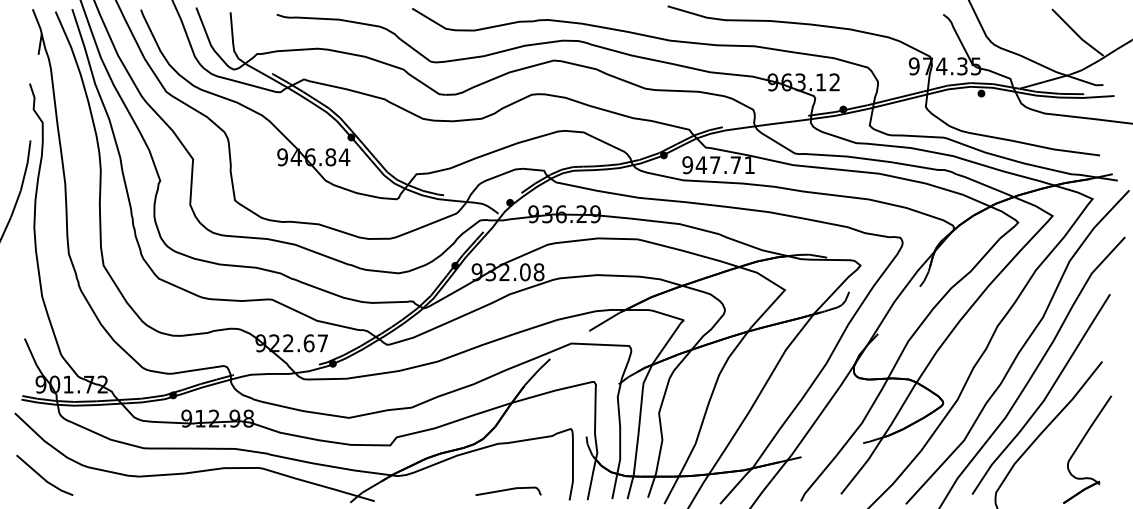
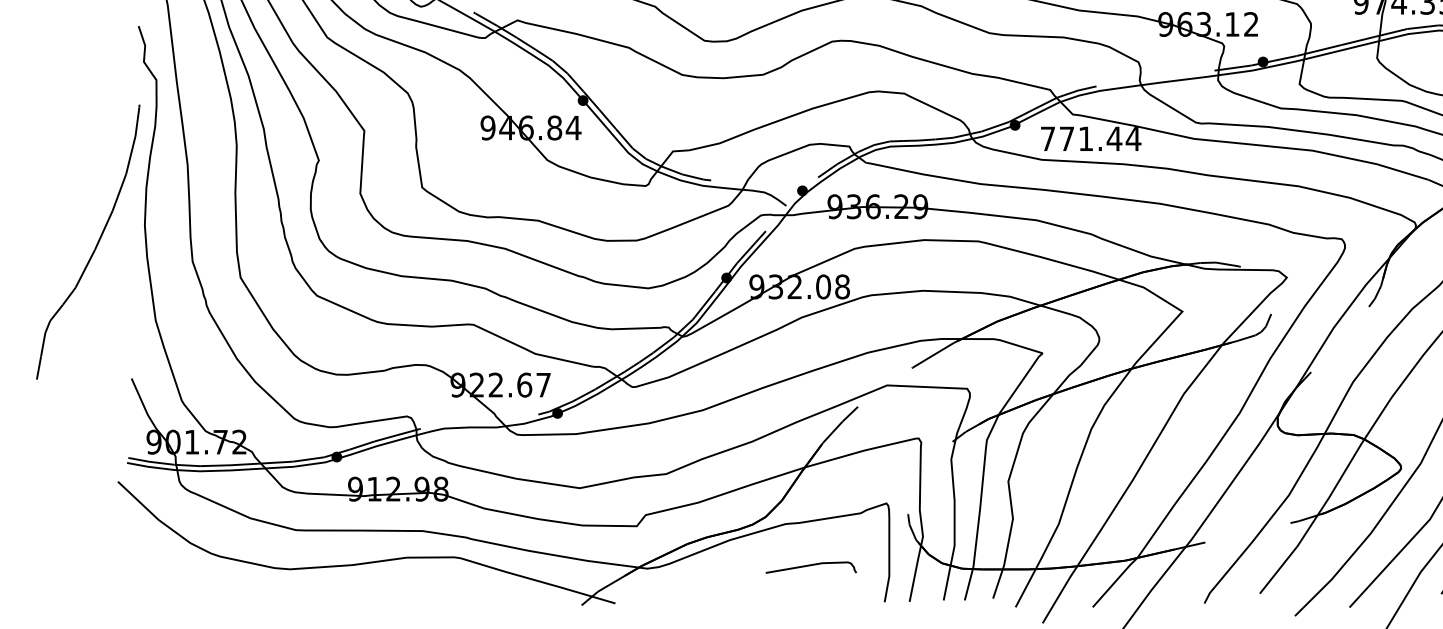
text: (718, 165) -> (1090, 139), 947.71 -> 771.44
line: (42, 476) -> (156, 569), removed
curve: (508, 490) -> (811, 566), moved

